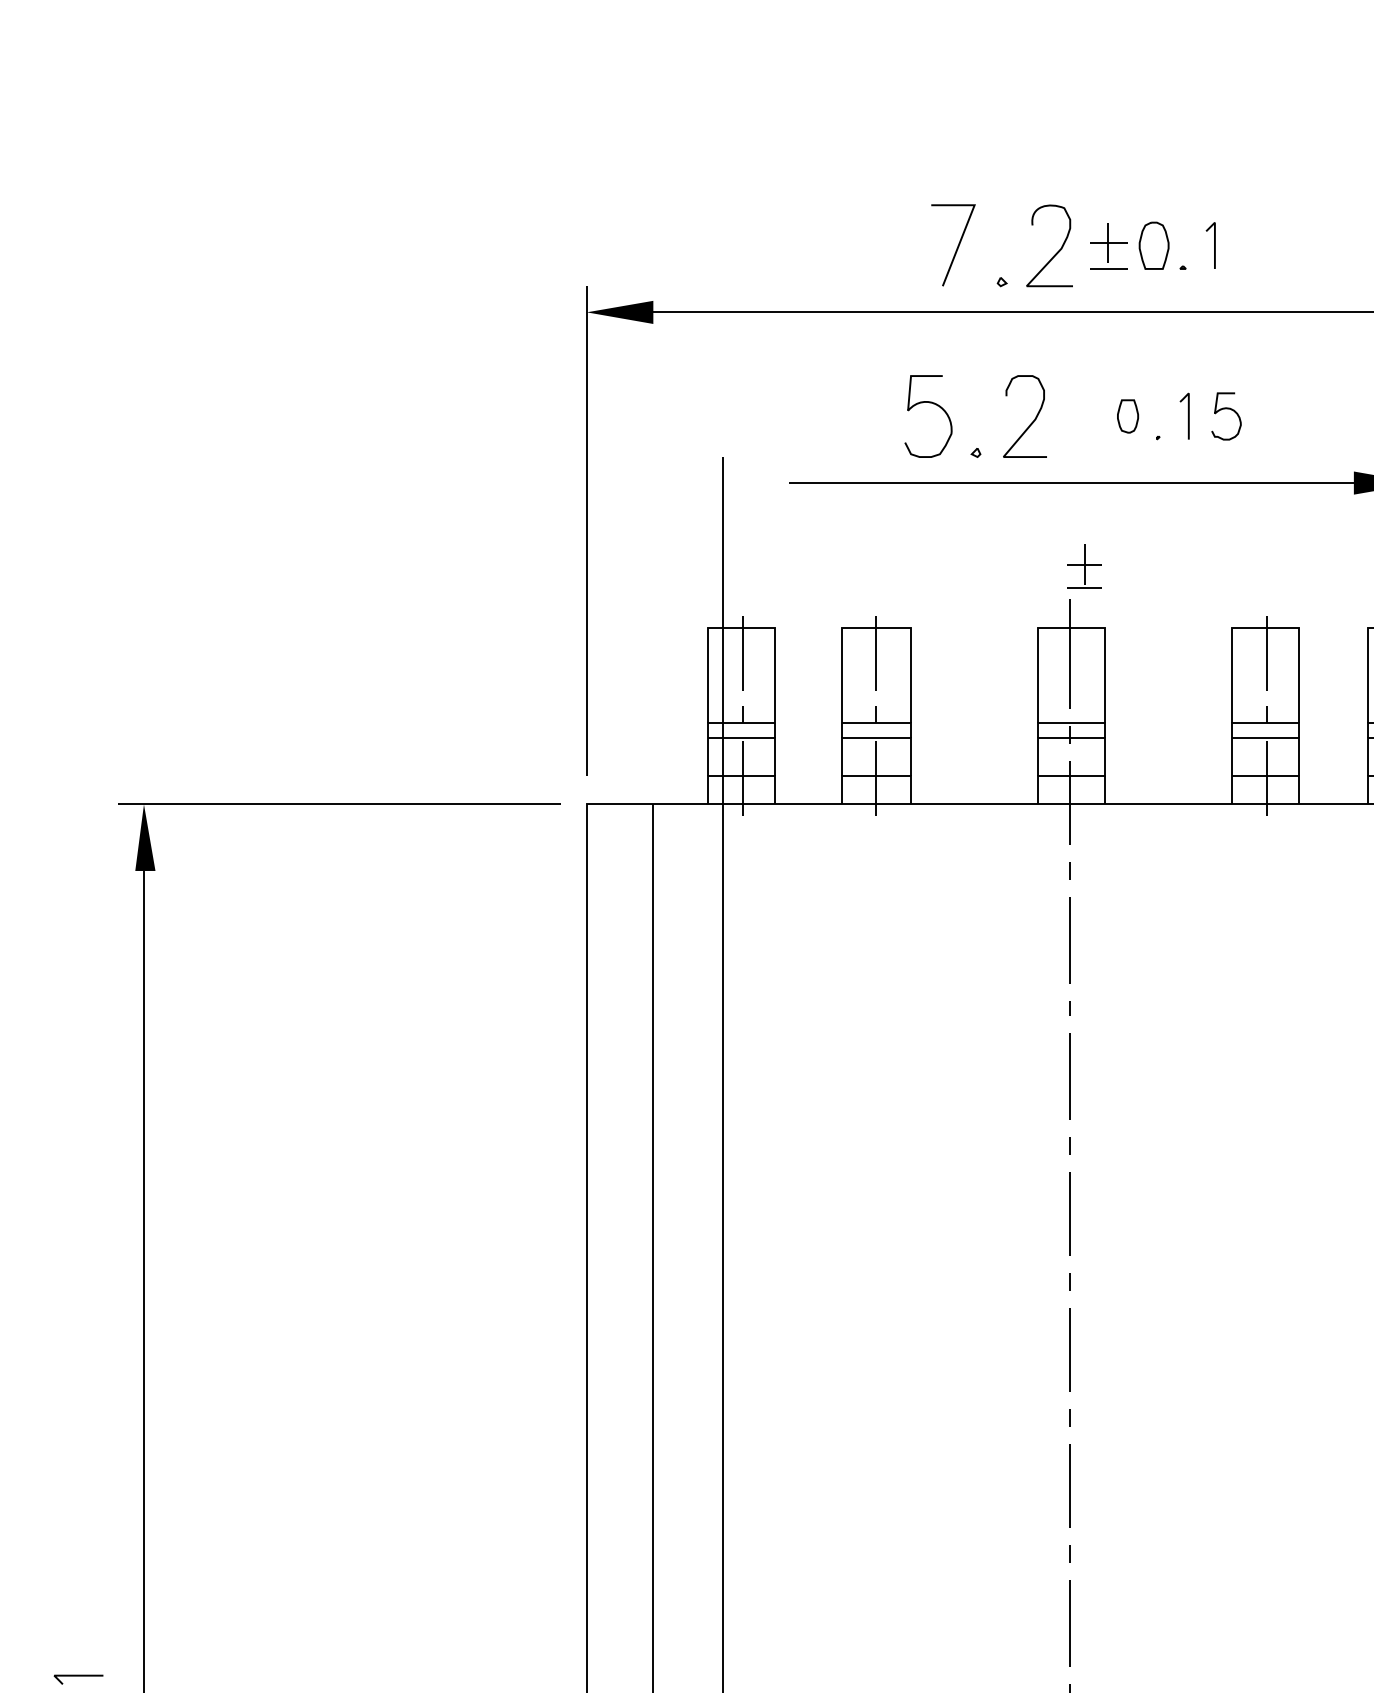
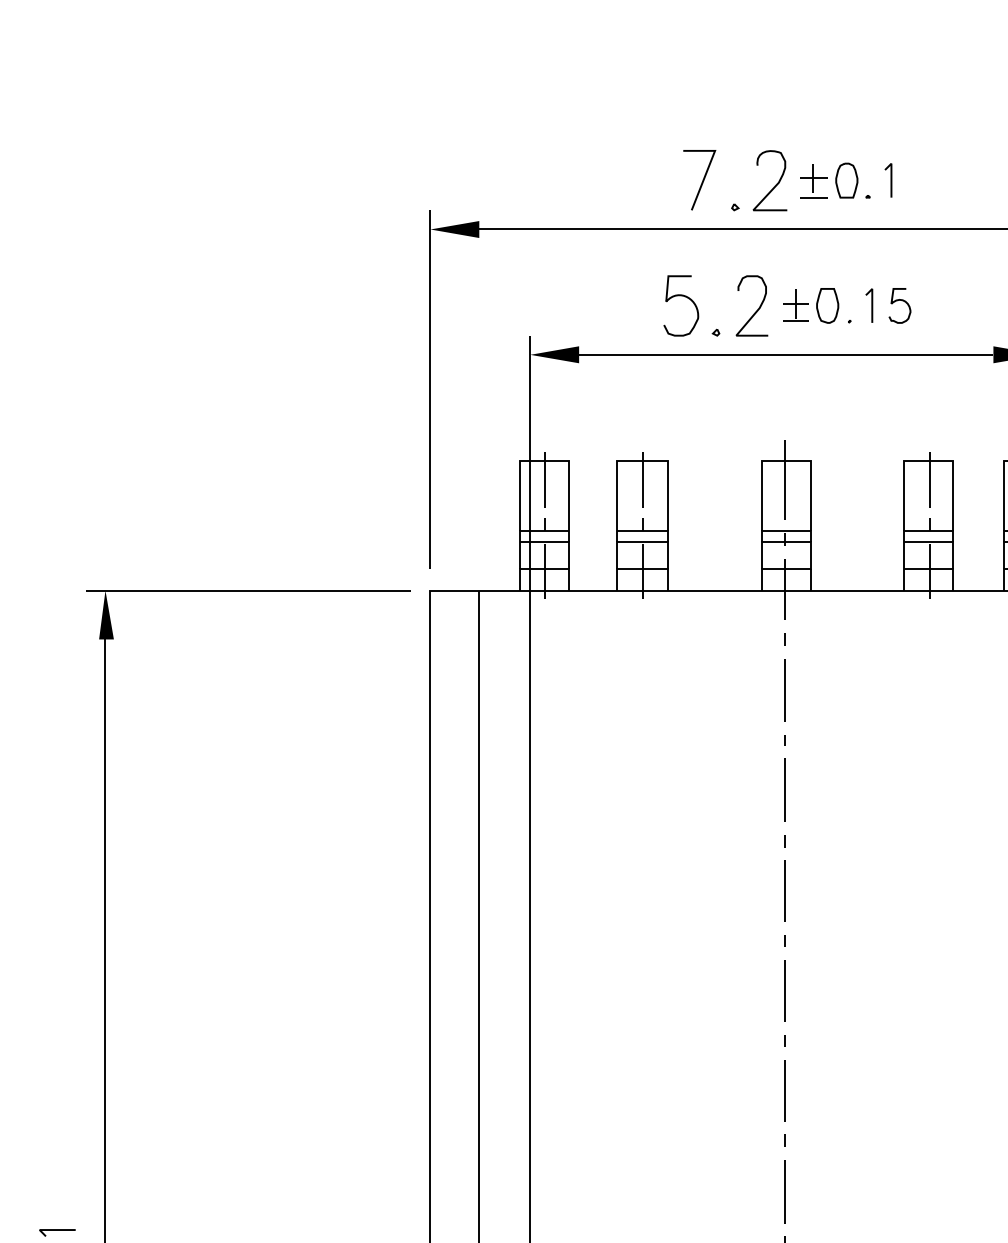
part: (1127, 416) -> (827, 305), size x1.43
fill: (755, 482) -> (554, 354), added
part: (1084, 566) -> (795, 305), moved

